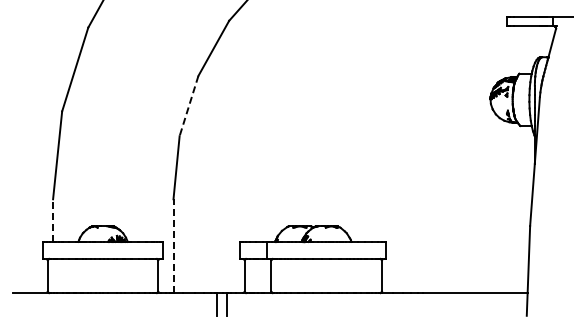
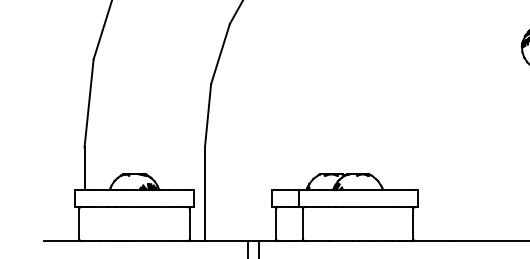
line: (189, 106) -> (220, 54), dashed -> solid
line: (53, 220) -> (84, 168), dashed -> solid
line: (173, 246) -> (204, 194), dashed -> solid

